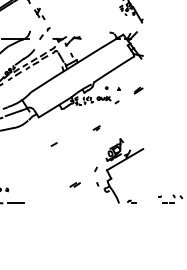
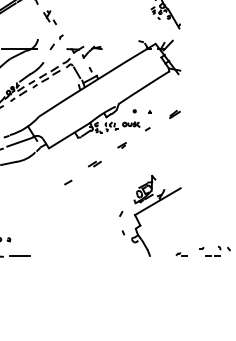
part: (96, 128) -> (121, 145), moved
part: (74, 184) -> (94, 163), moved
part: (131, 201) -> (181, 254), moved

